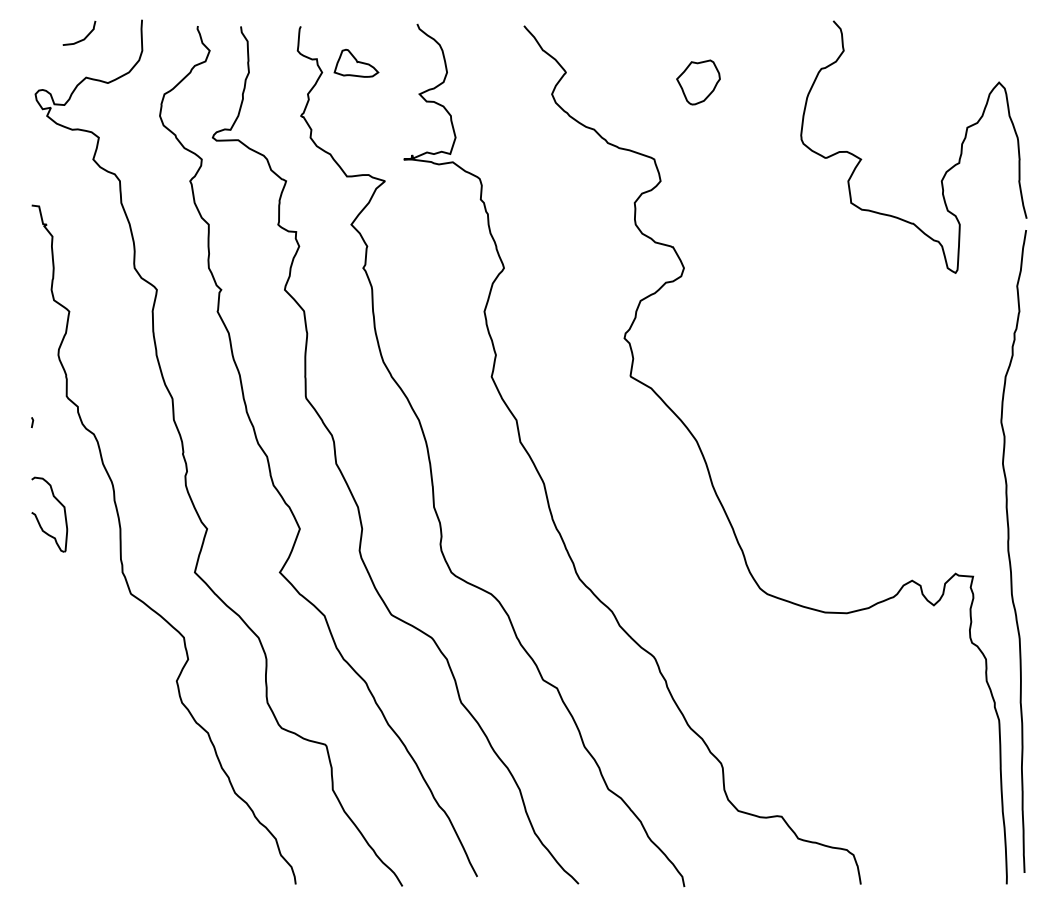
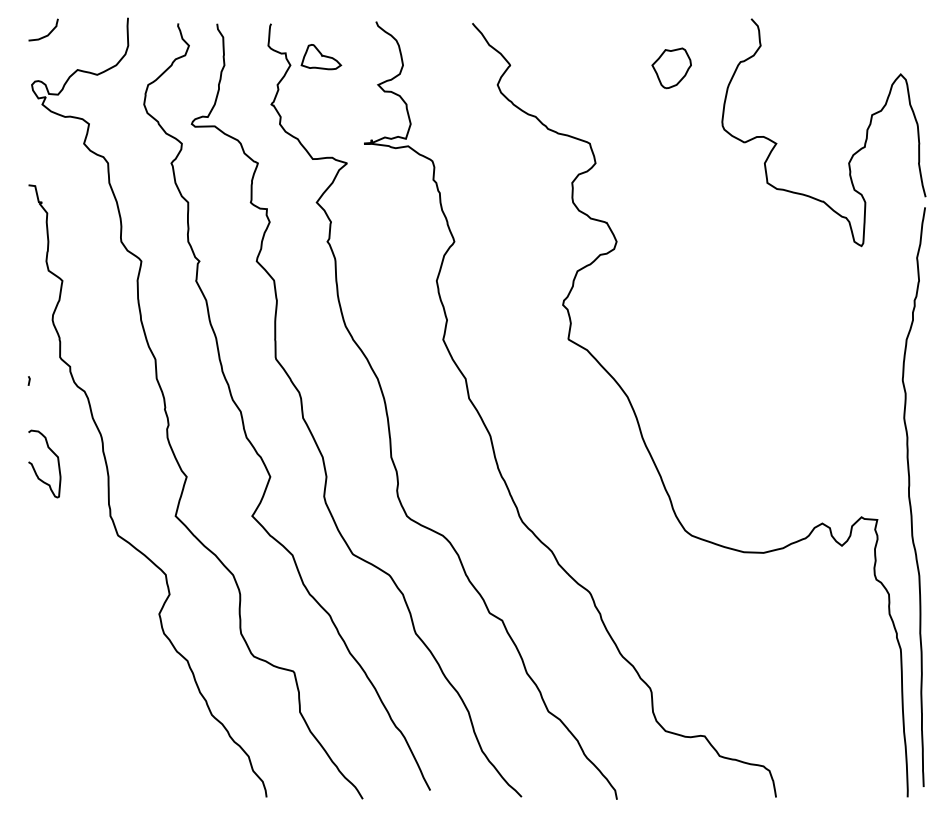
curve: (81, 39) -> (45, 35), moved
part: (698, 82) -> (671, 68), moved

